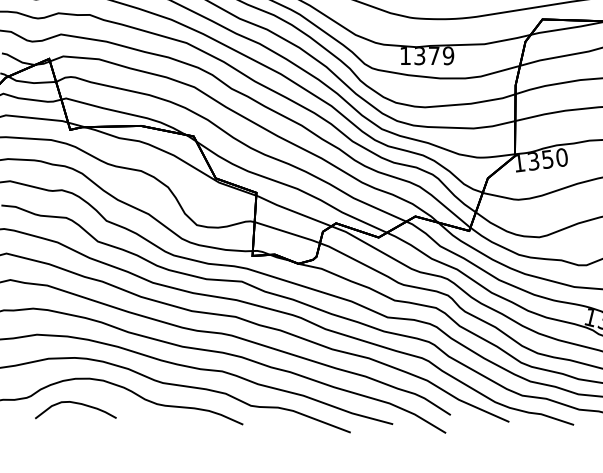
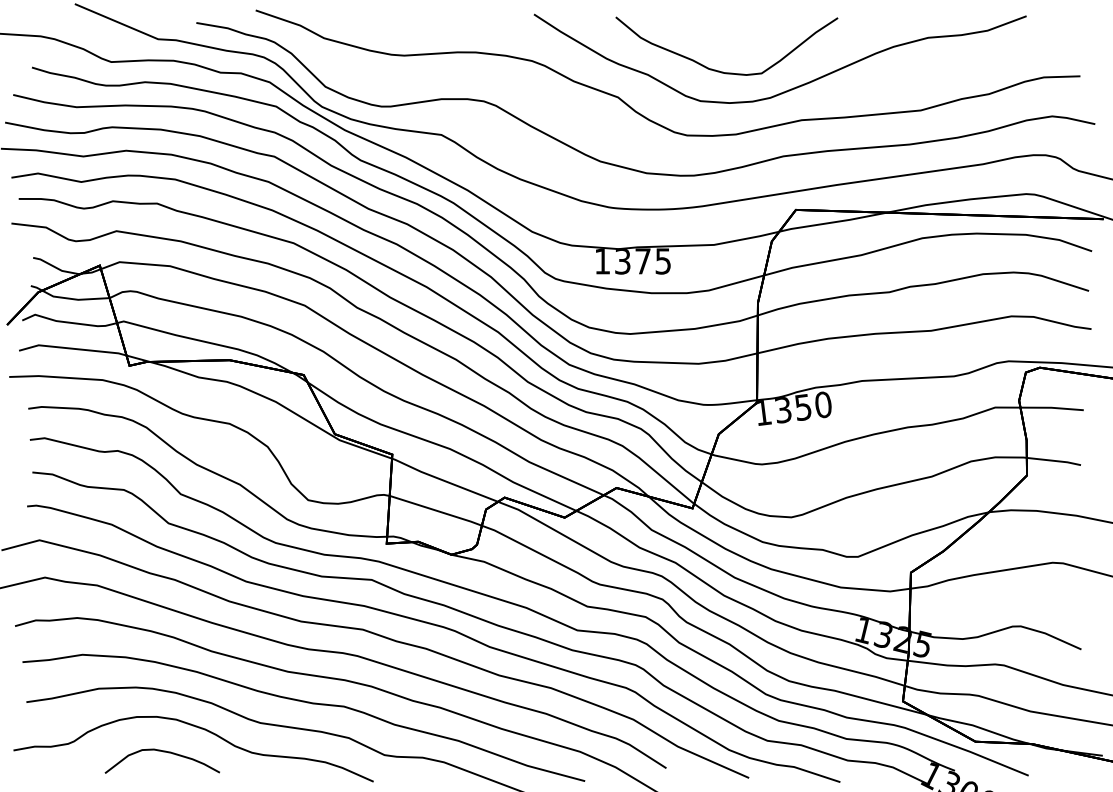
text: (448, 55) -> (663, 261), 1379 -> 1375
curve: (76, 403) -> (163, 752), moved

